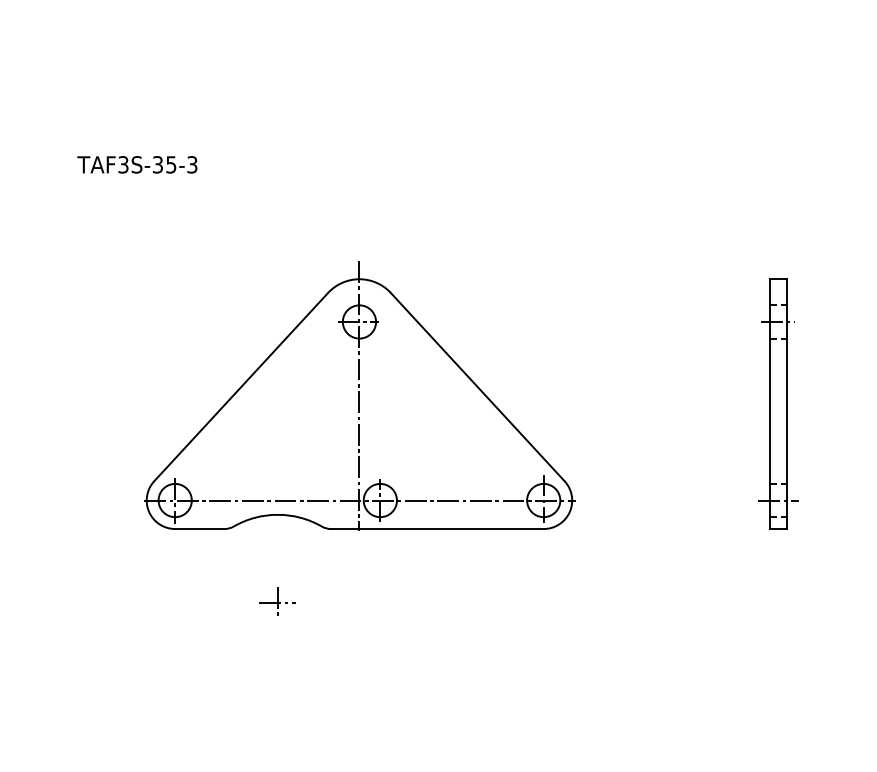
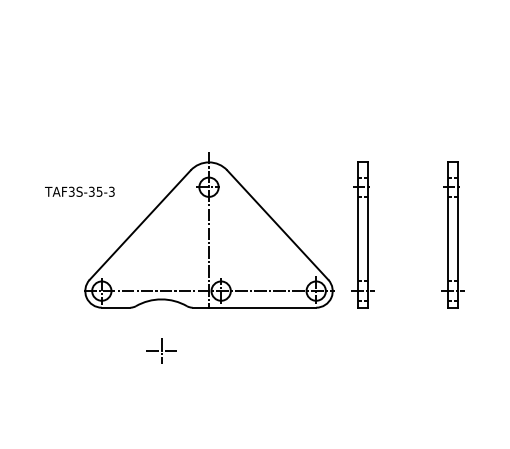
text: (136, 164) -> (79, 191), moved
part: (623, 403) -> (362, 234), added
part: (277, 600) -> (161, 349), size x1.4

